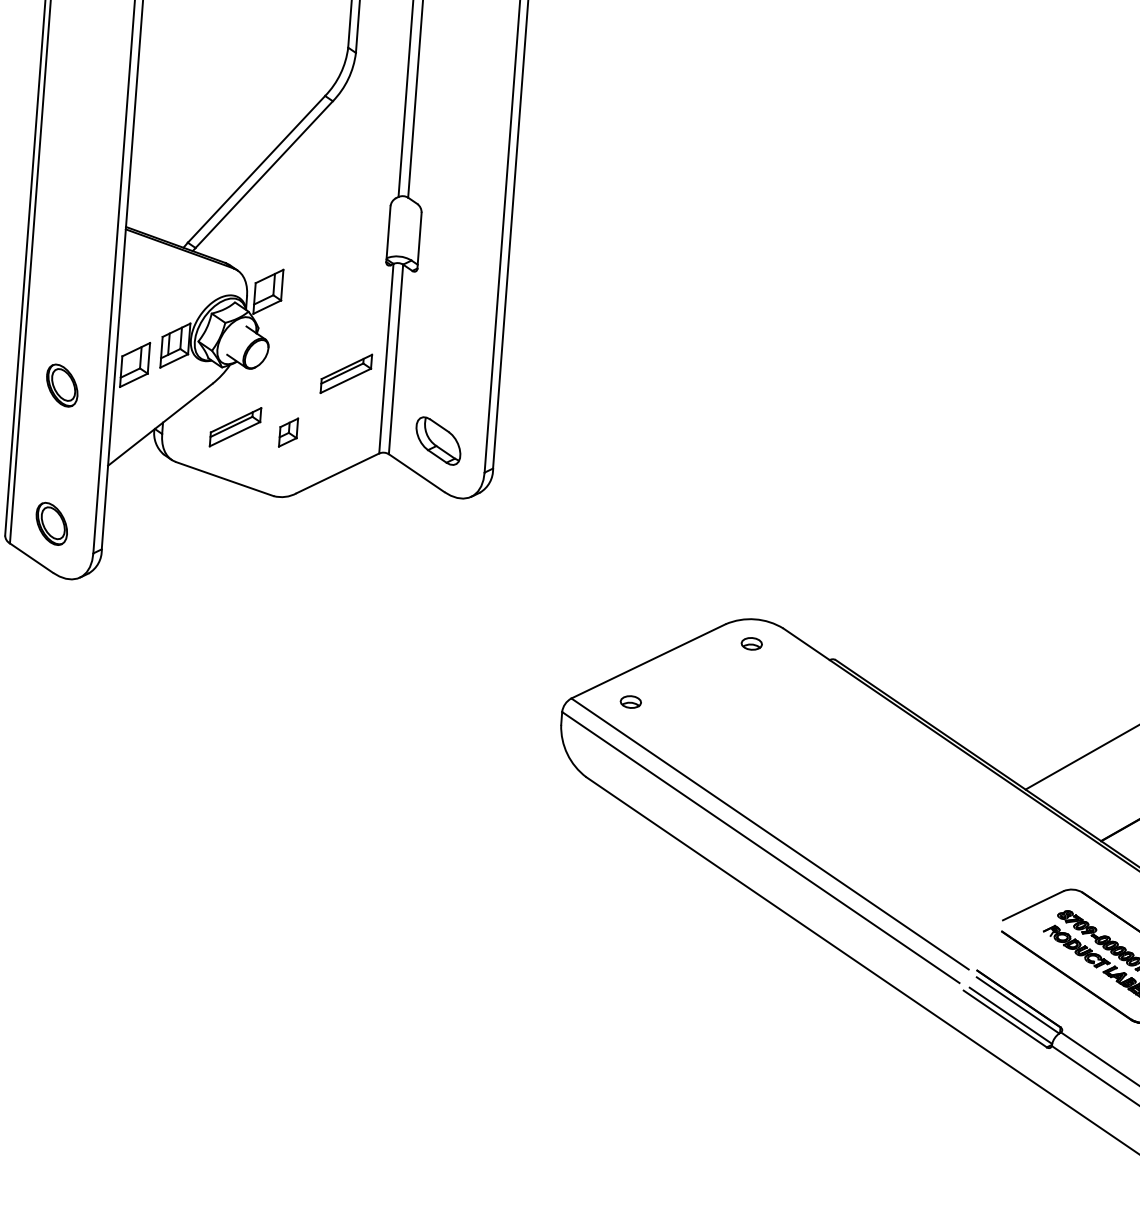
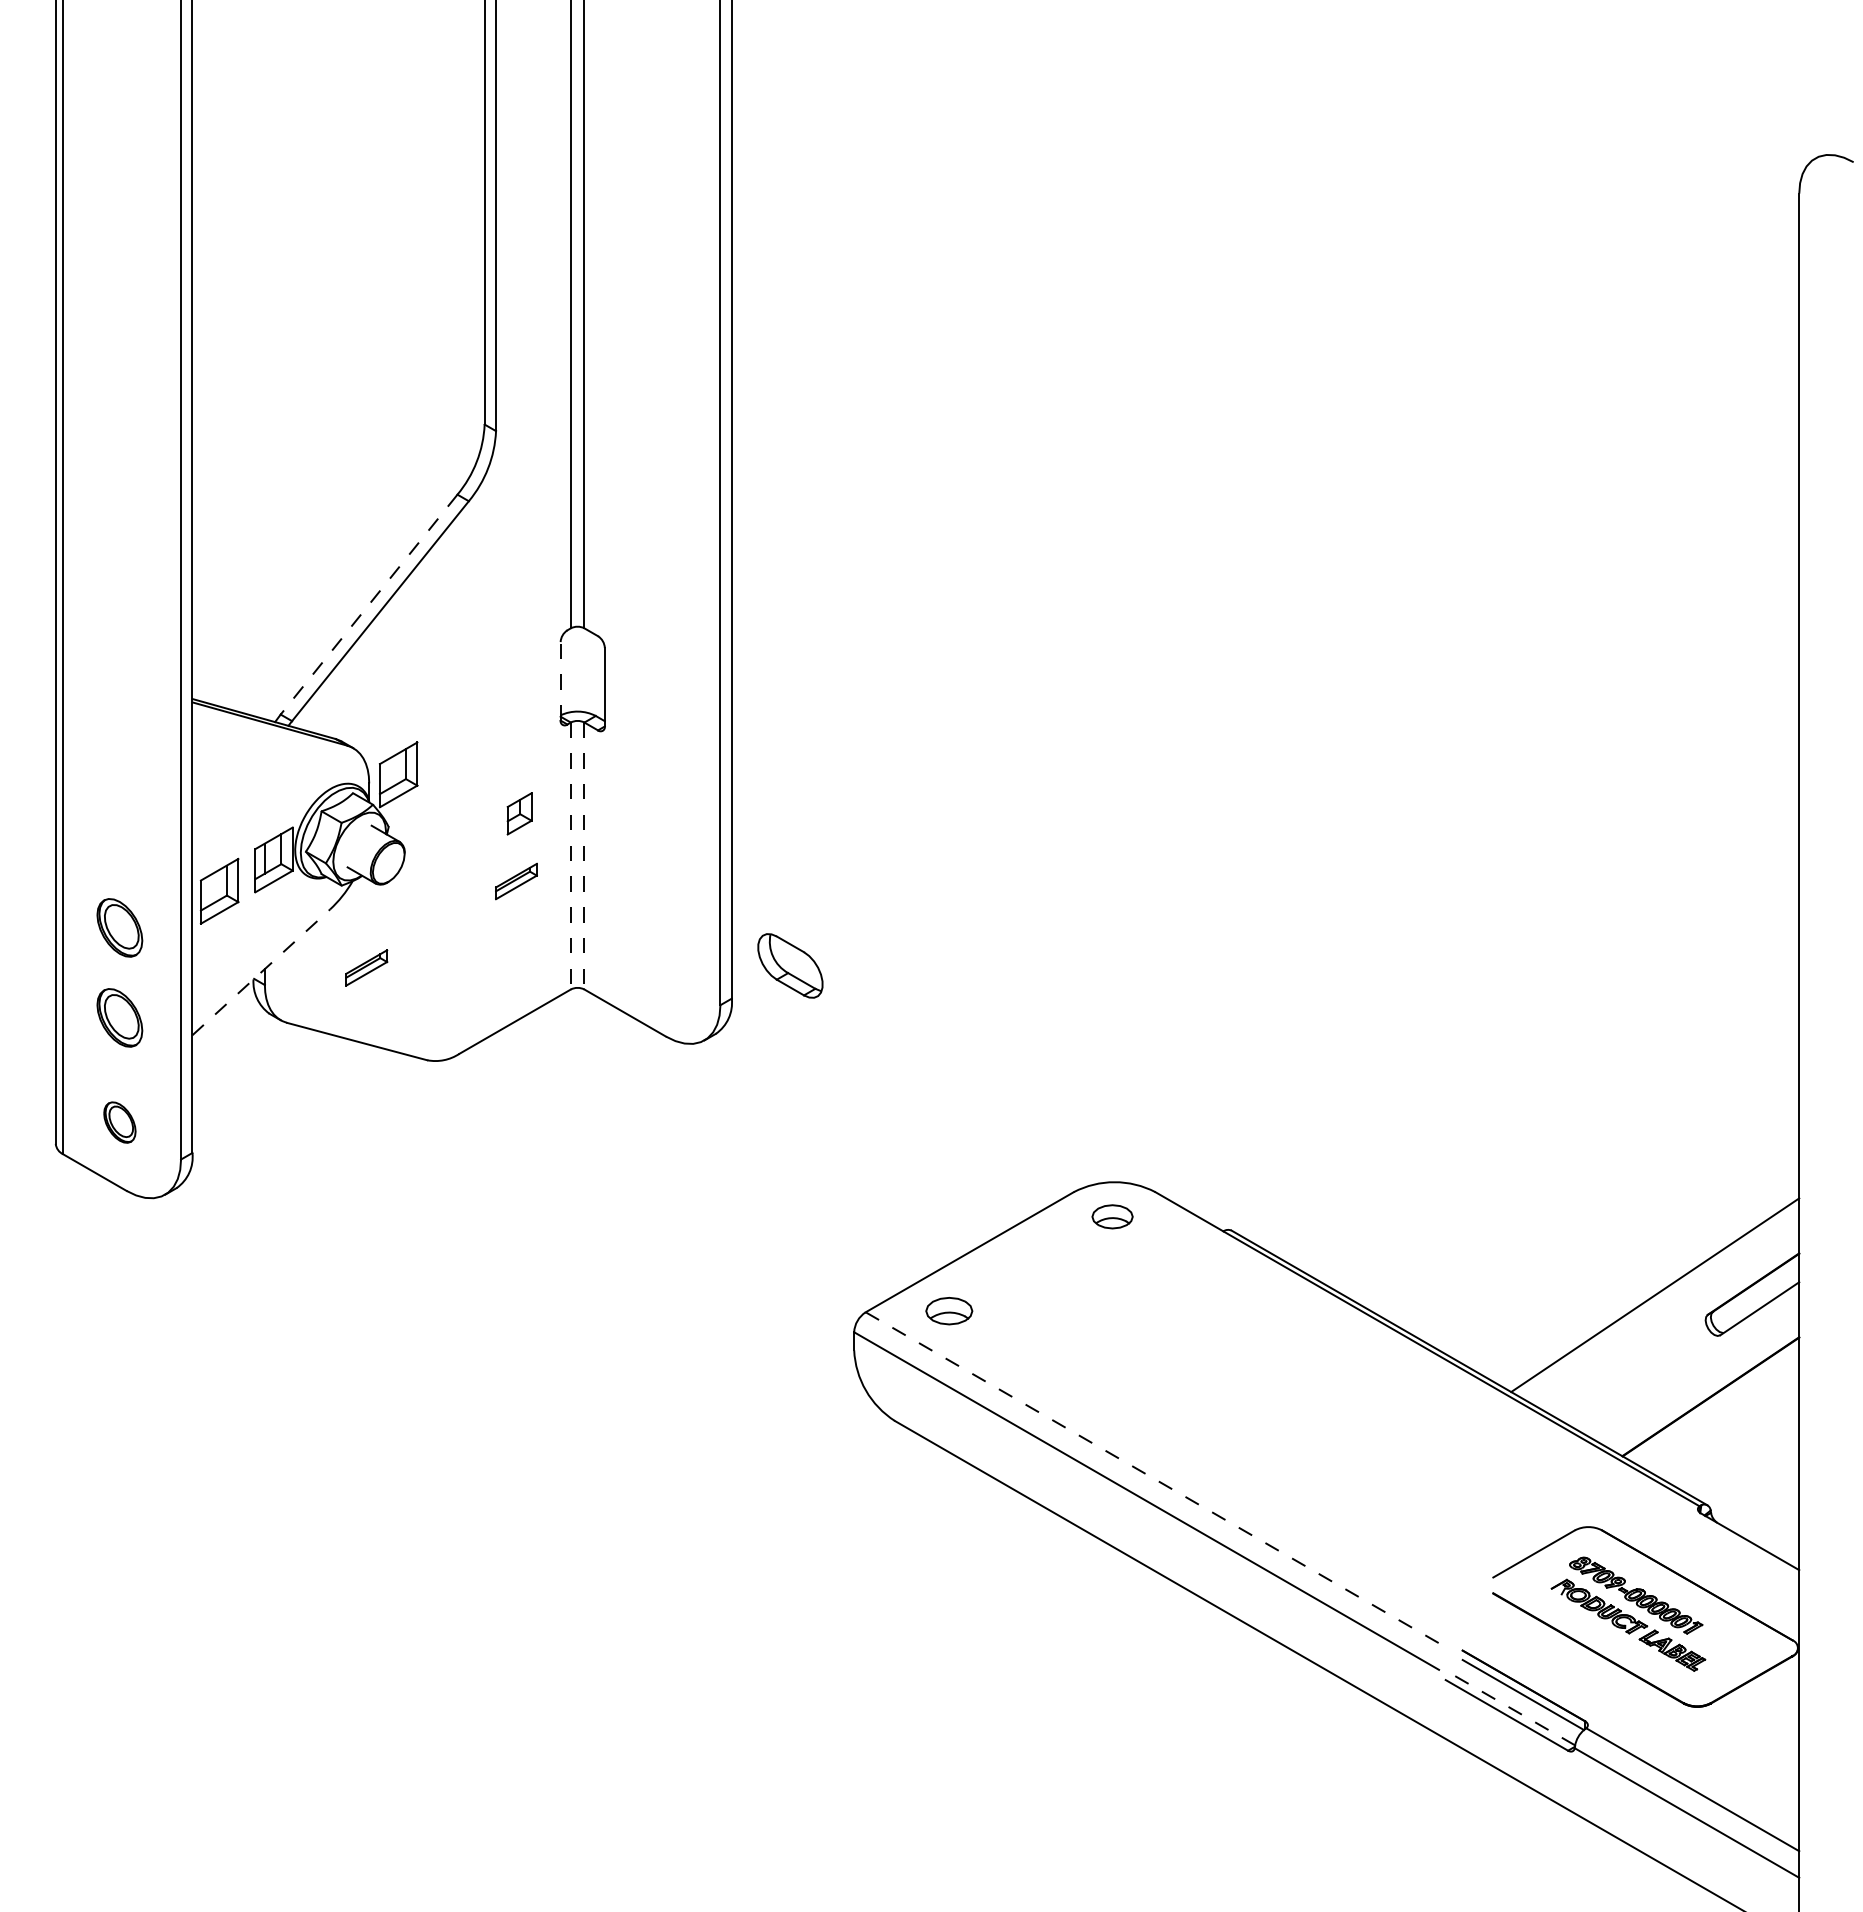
line: (256, 169) -> (368, 605), solid -> dashed
line: (388, 233) -> (560, 680), solid -> dashed
line: (386, 359) -> (570, 856), solid -> dashed
line: (396, 359) -> (584, 856), solid -> dashed
part: (346, 373) -> (516, 881), size x0.6
line: (160, 424) -> (261, 972), solid -> dashed
part: (235, 426) -> (366, 967), size x0.6
part: (288, 432) -> (519, 813), moved
part: (438, 440) -> (790, 965), moved
part: (57, 449) -> (119, 1017), added
part: (51, 523) -> (119, 1122), size x0.7
part: (751, 643) -> (1112, 1216), size x1.4
part: (631, 701) -> (949, 1310), size x1.6
line: (770, 834) -> (1158, 1481), solid -> dashed
line: (1010, 1015) -> (1514, 1710), solid -> dashed

